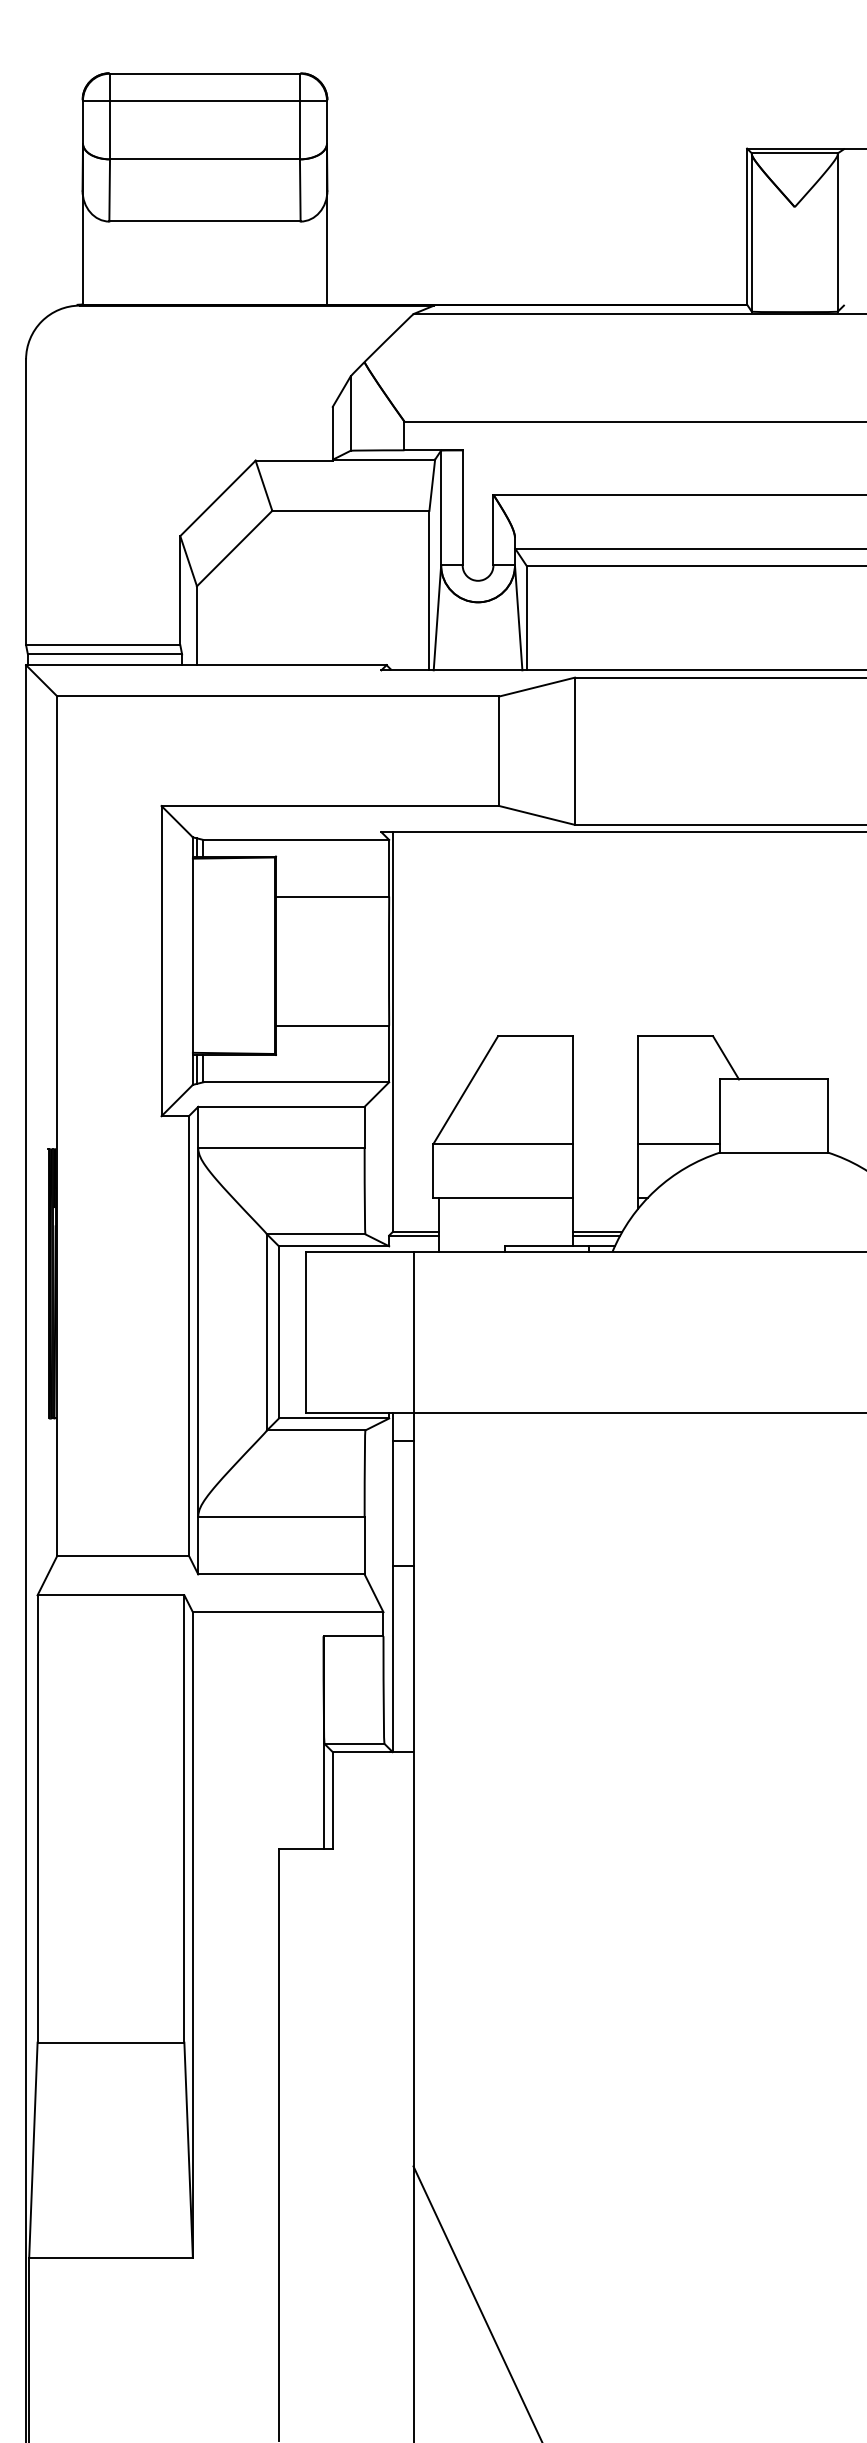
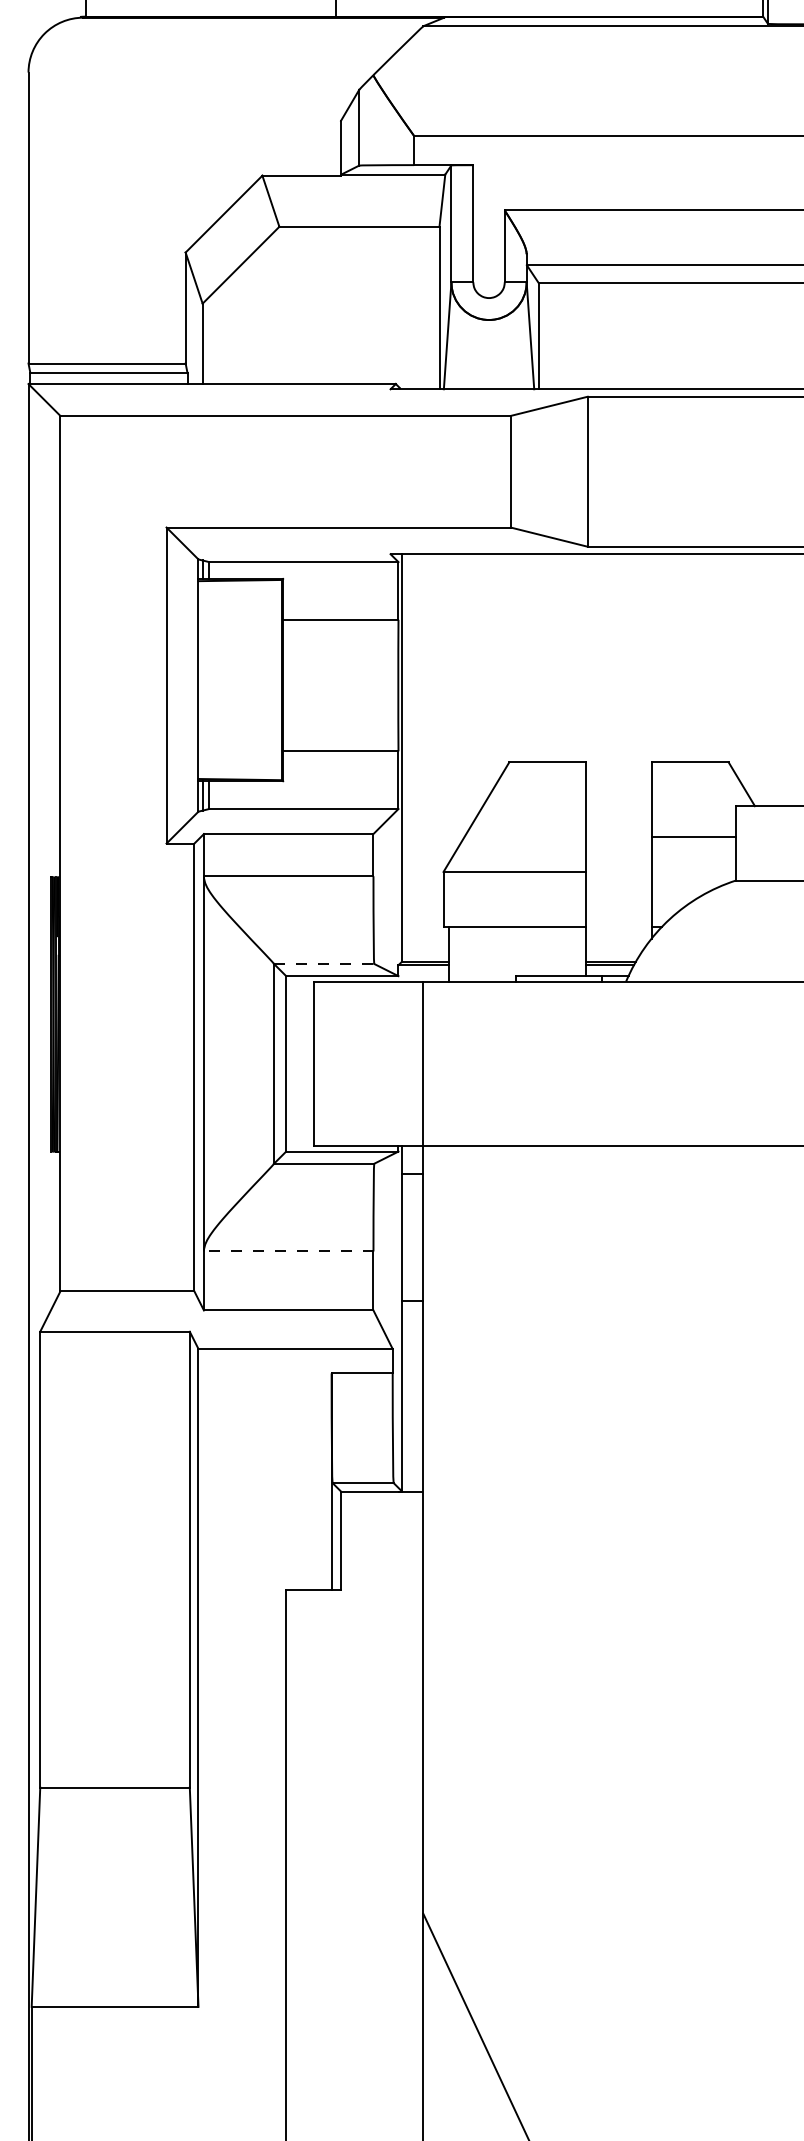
line: (678, 1144) -> (693, 837), moved
line: (316, 1234) -> (324, 964), solid -> dashed
line: (280, 1516) -> (287, 1251), solid -> dashed

